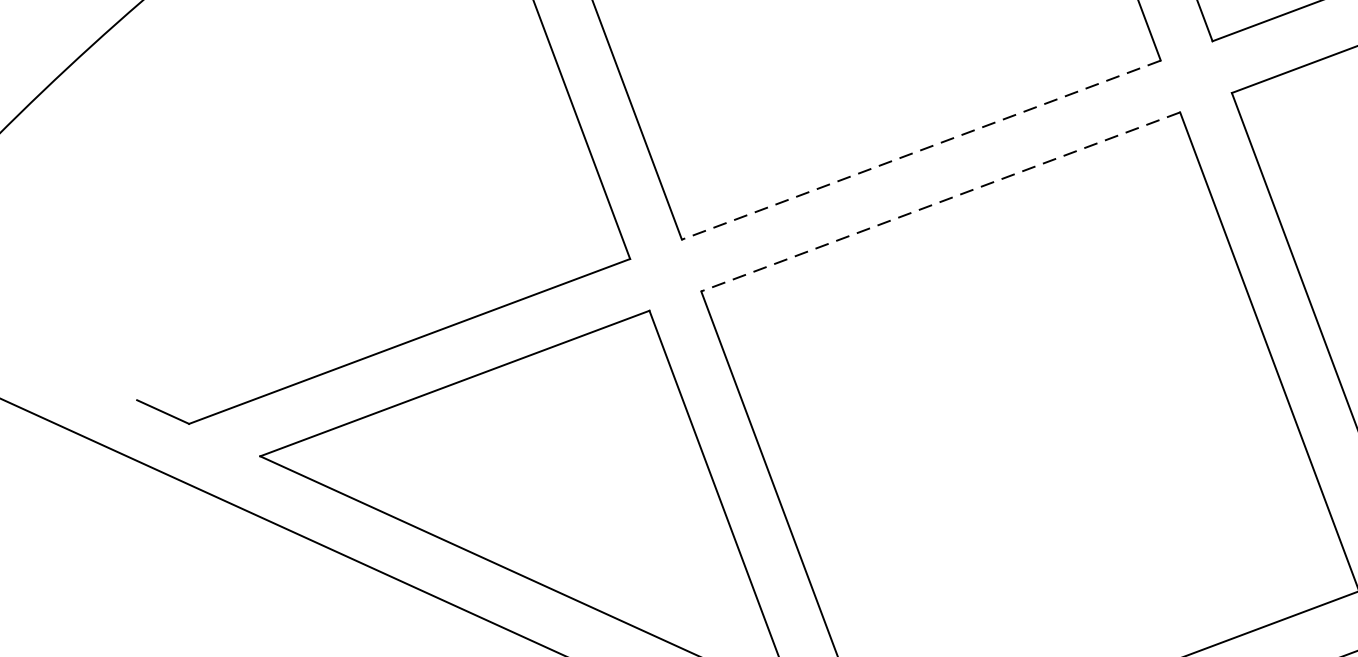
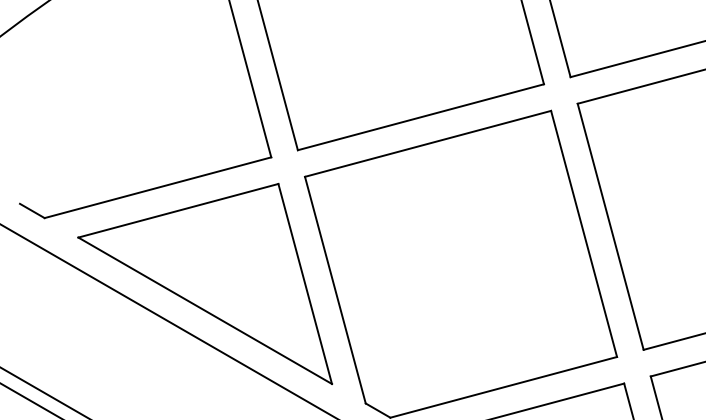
line: (920, 150) -> (420, 117), dashed -> solid
line: (939, 203) -> (427, 144), dashed -> solid

